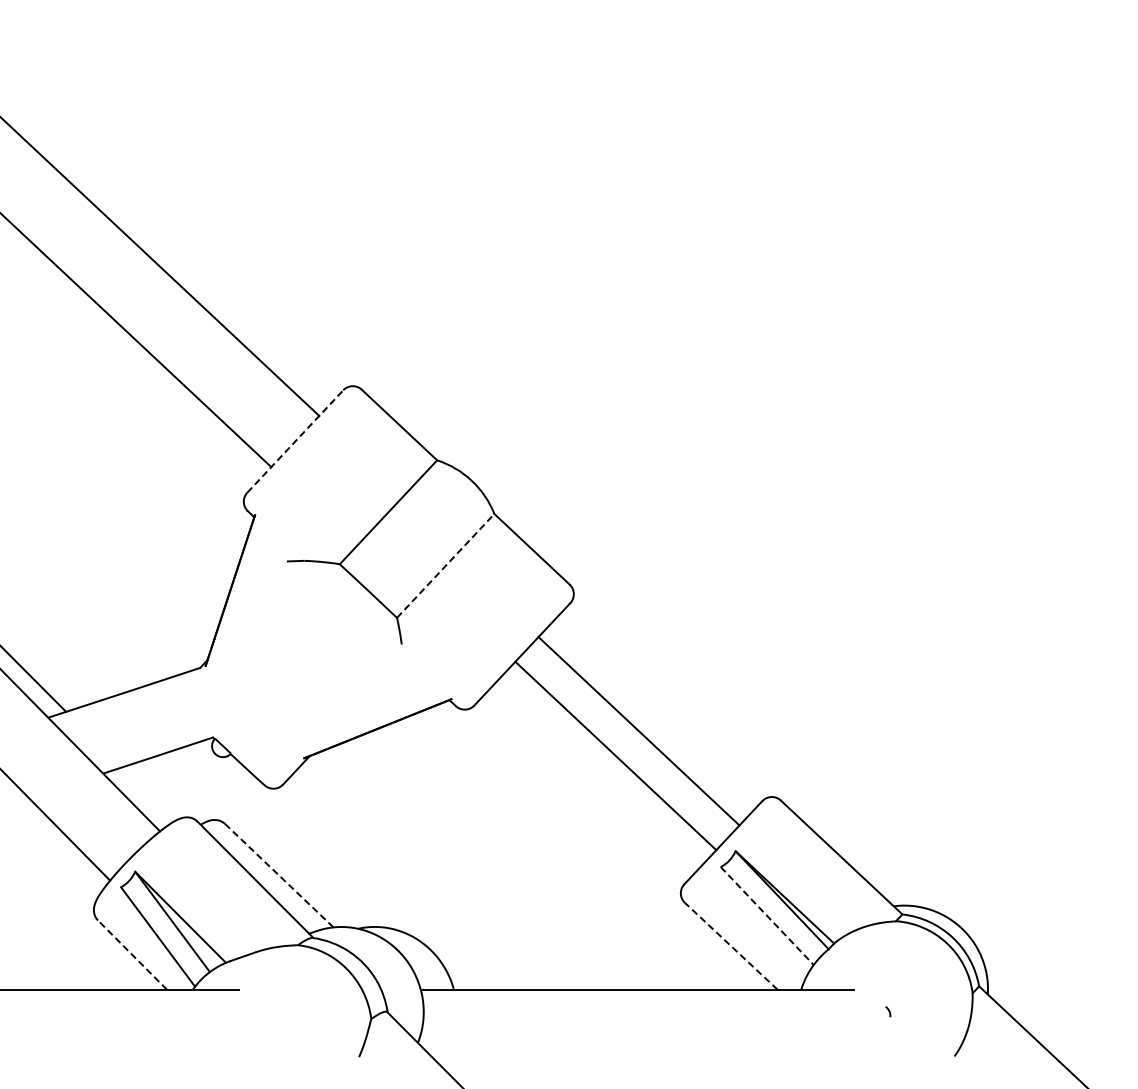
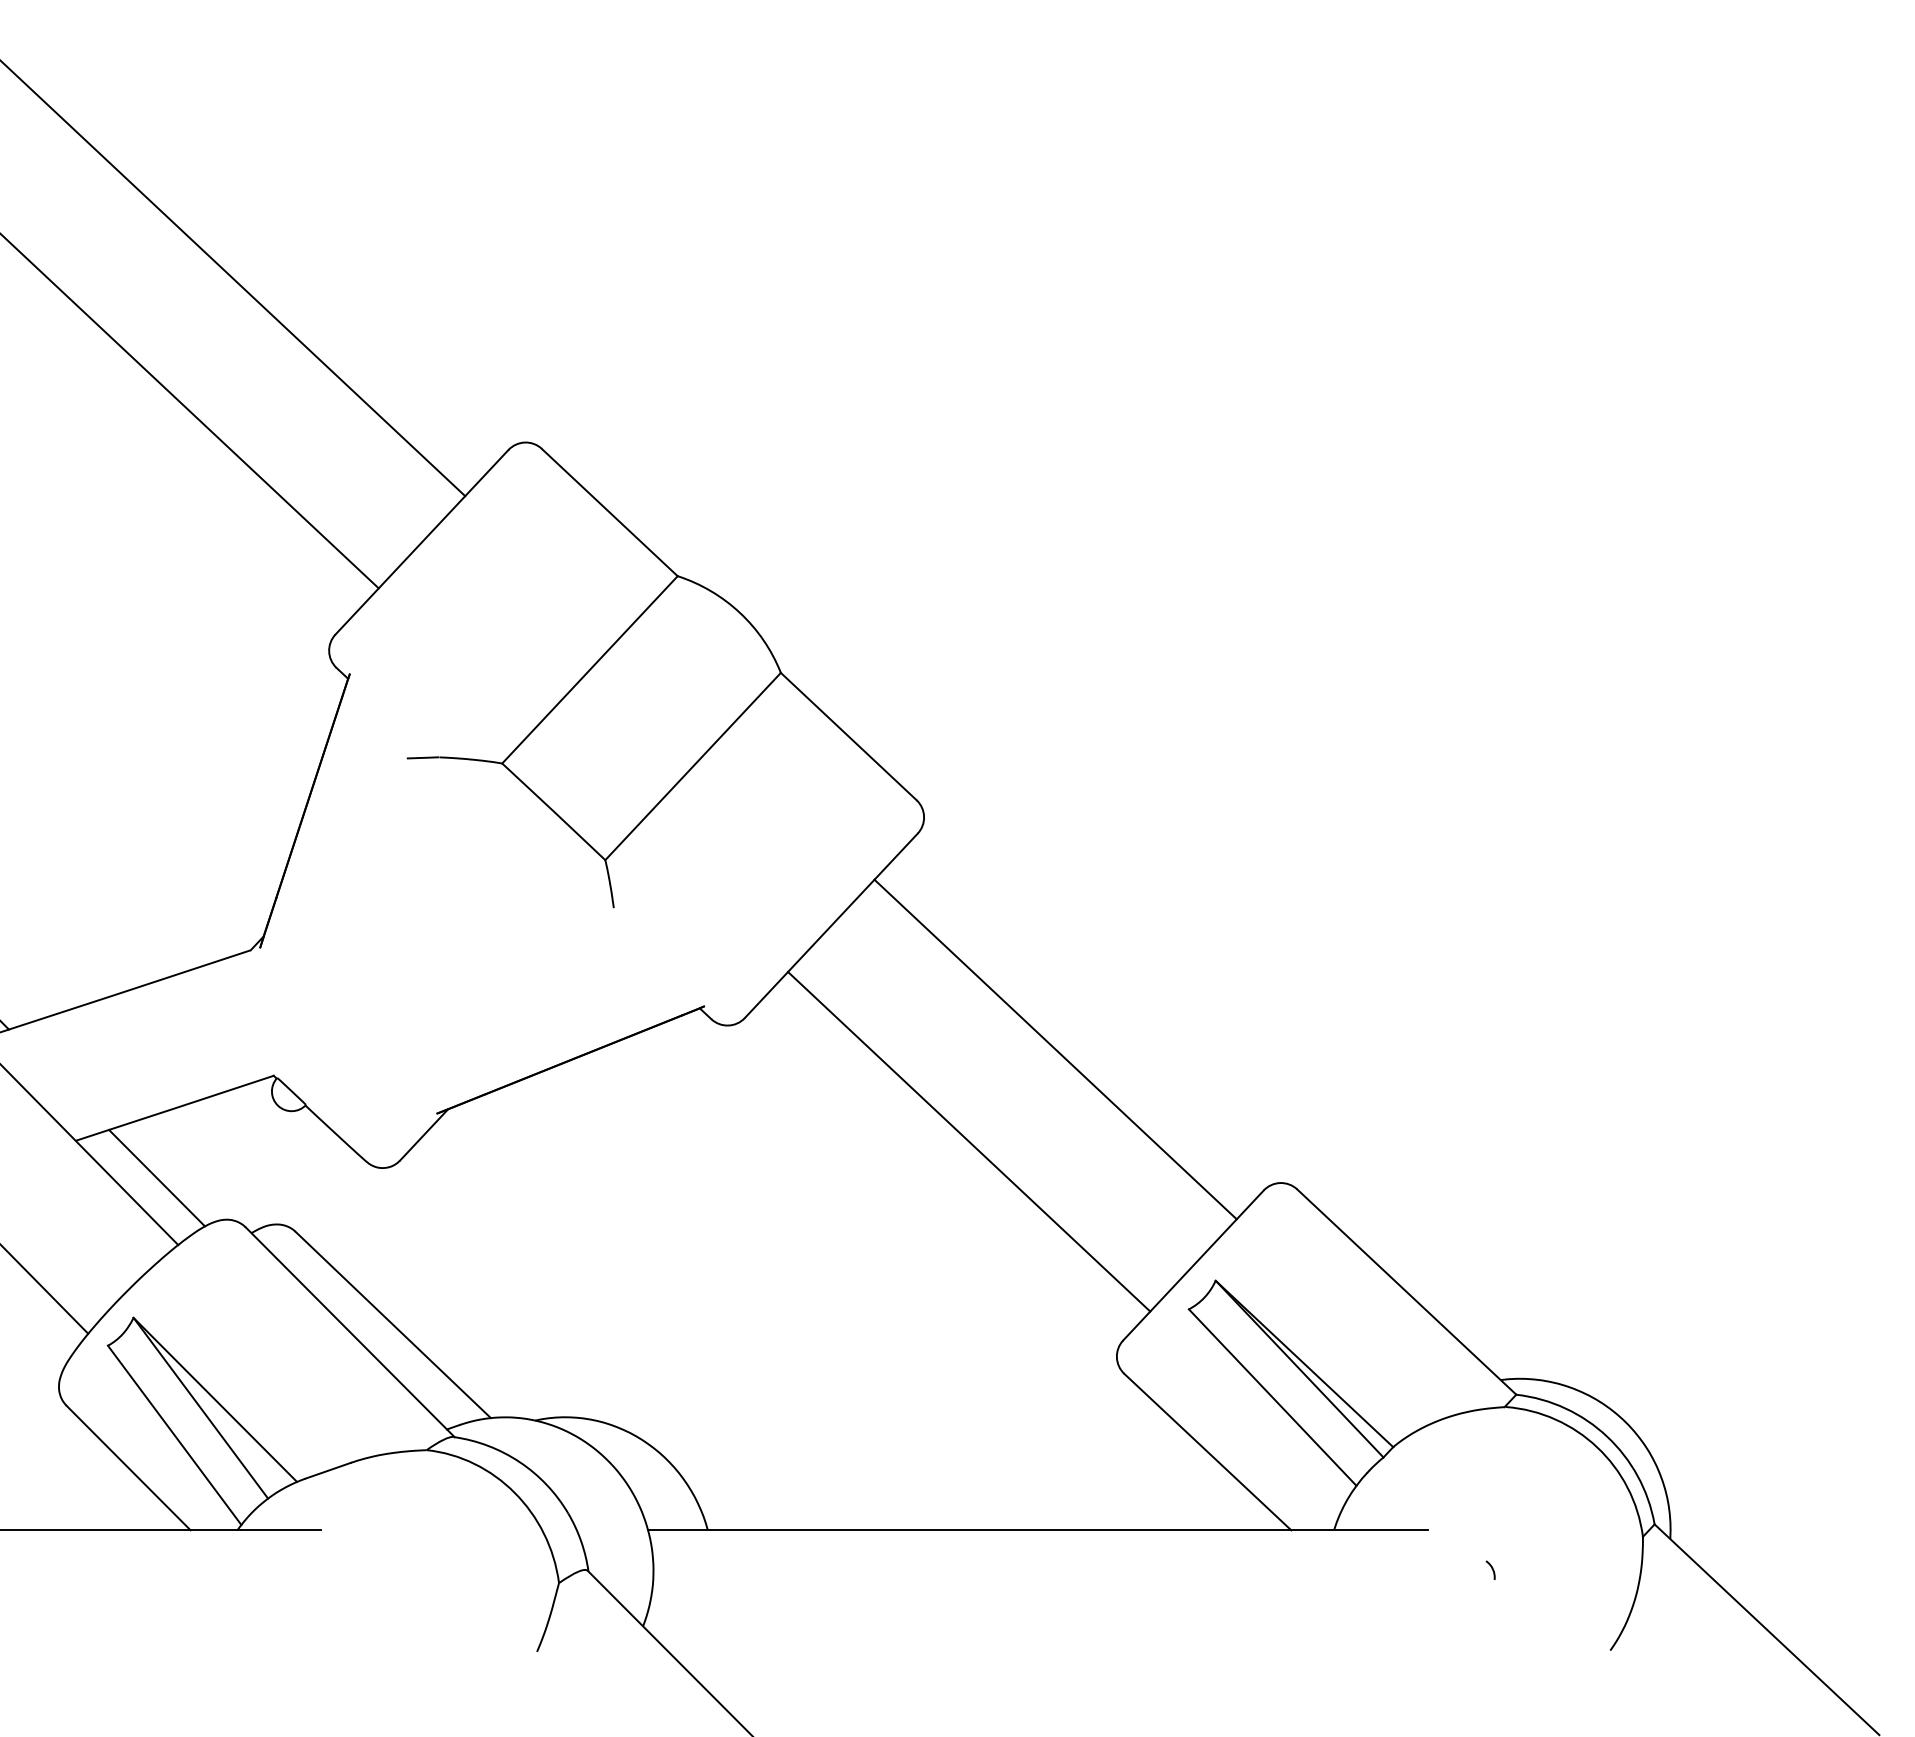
line: (295, 441) -> (422, 542), dashed -> solid
line: (446, 565) -> (694, 765), dashed -> solid
line: (638, 730) -> (968, 1140), moved
line: (615, 755) -> (1055, 1048), moved
line: (147, 794) -> (155, 1178), added
line: (279, 875) -> (393, 1324), dashed -> solid
line: (767, 916) -> (1273, 1398), dashed -> solid
line: (730, 945) -> (1206, 1450), dashed -> solid
line: (132, 955) -> (128, 1468), dashed -> solid

